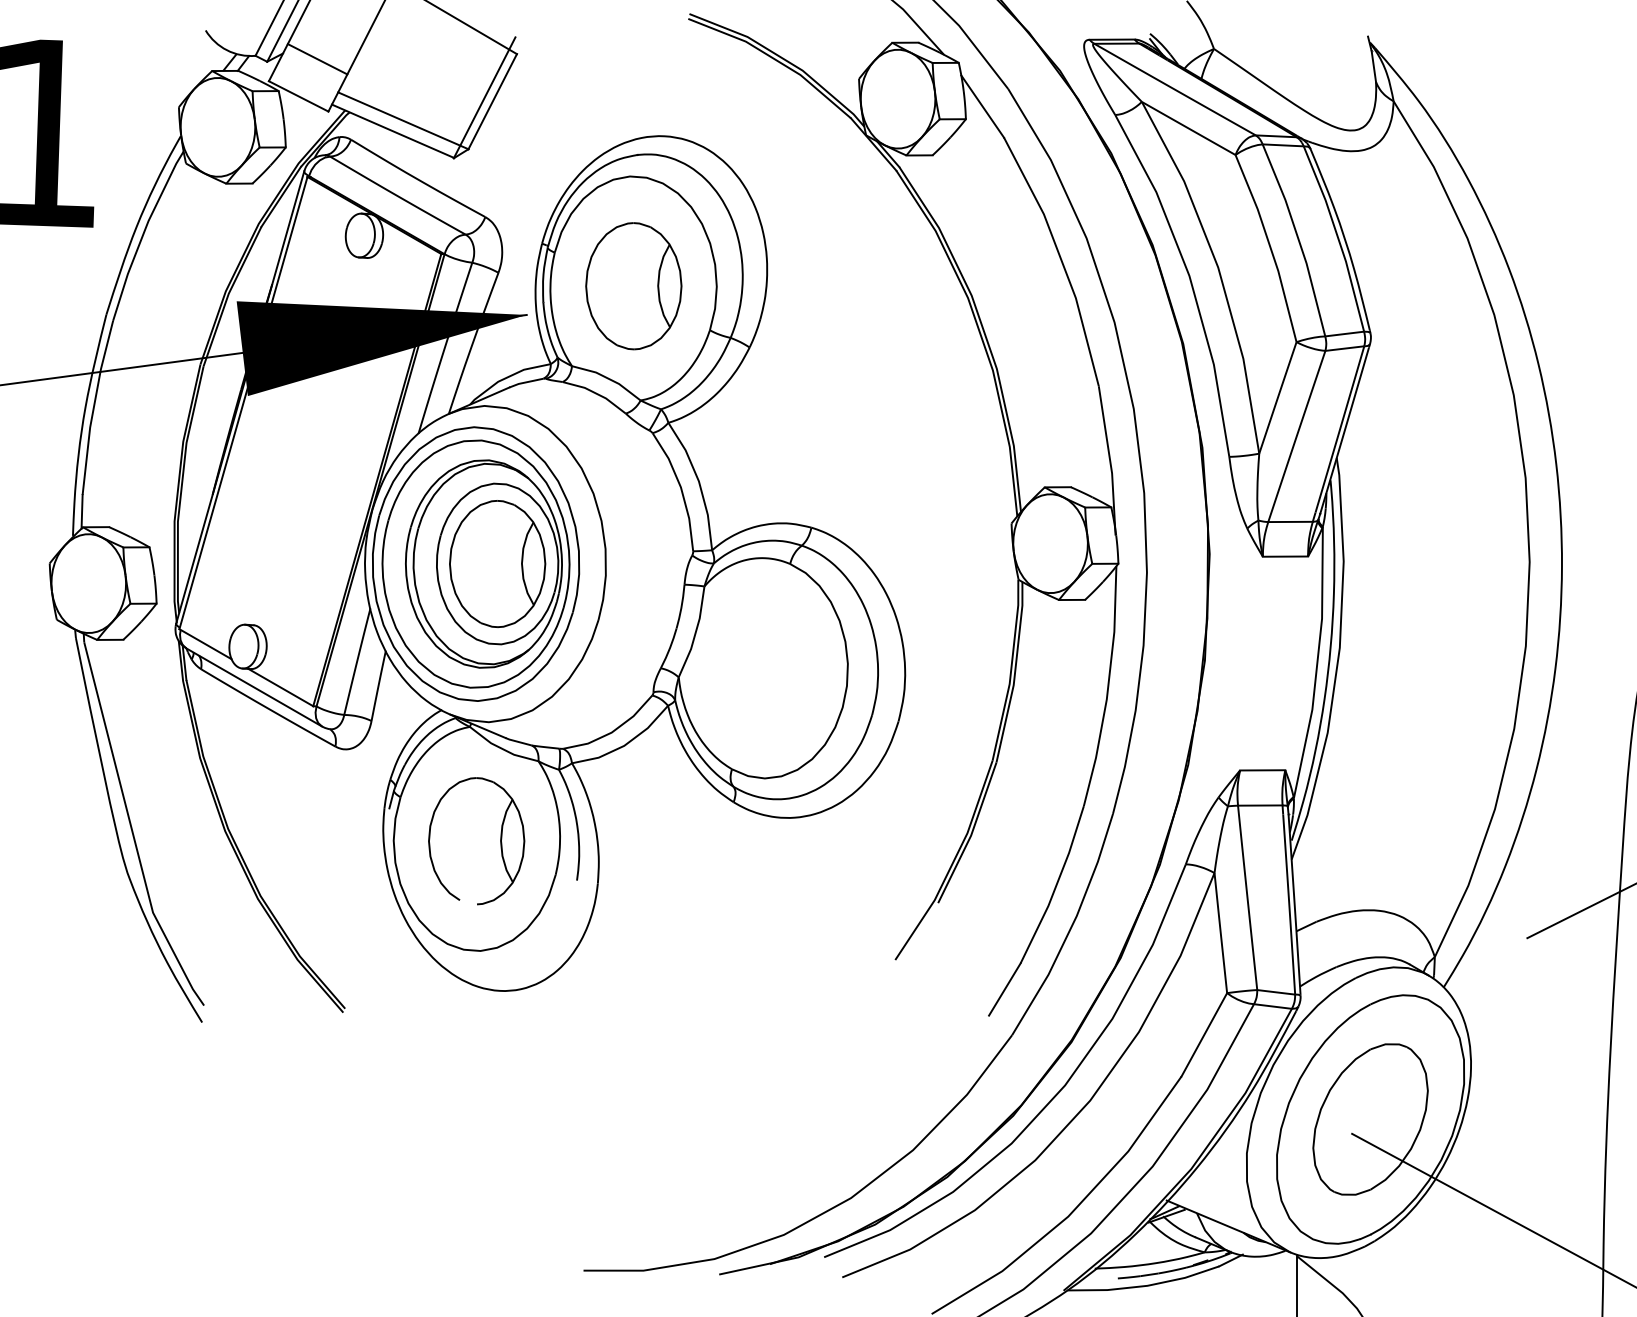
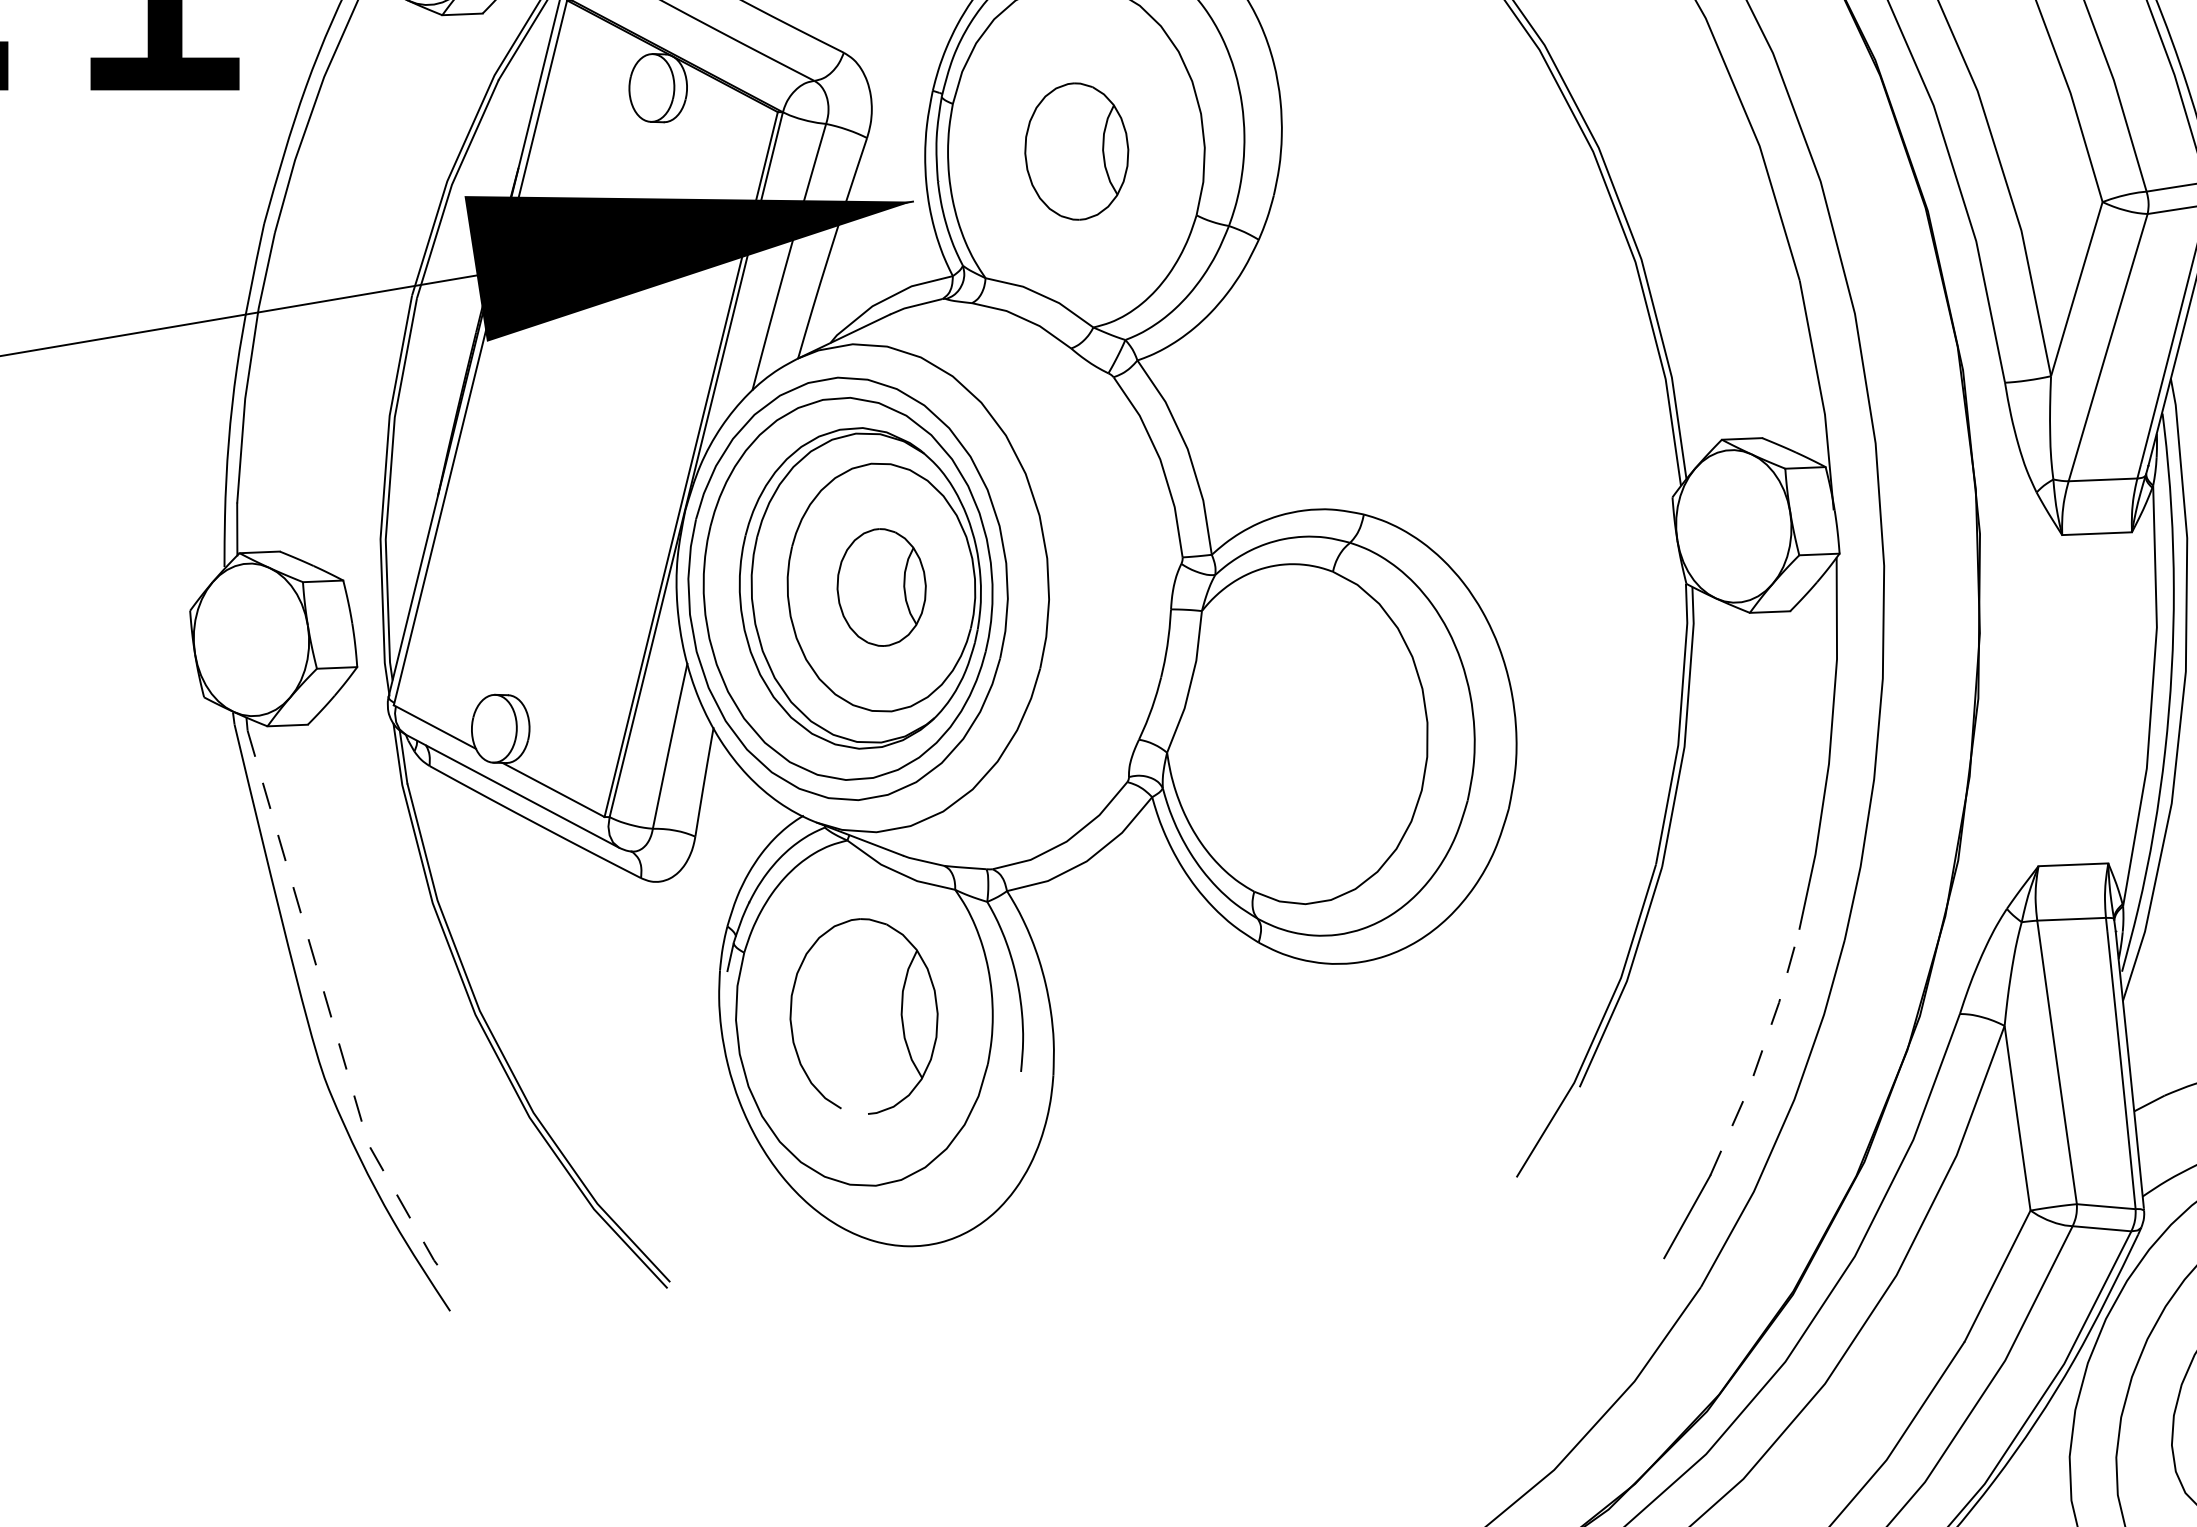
part: (633, 286) -> (1076, 151), size x0.7
part: (497, 563) -> (881, 586), size x0.6
line: (132, 830) -> (332, 1018), solid -> dashed
line: (1056, 886) -> (1761, 1055), solid -> dashed

